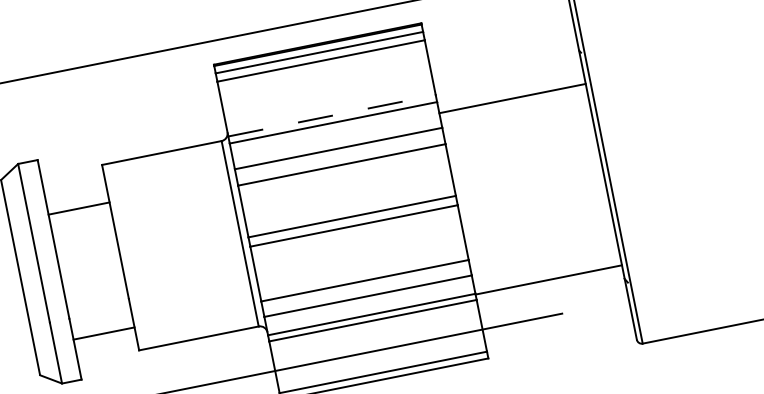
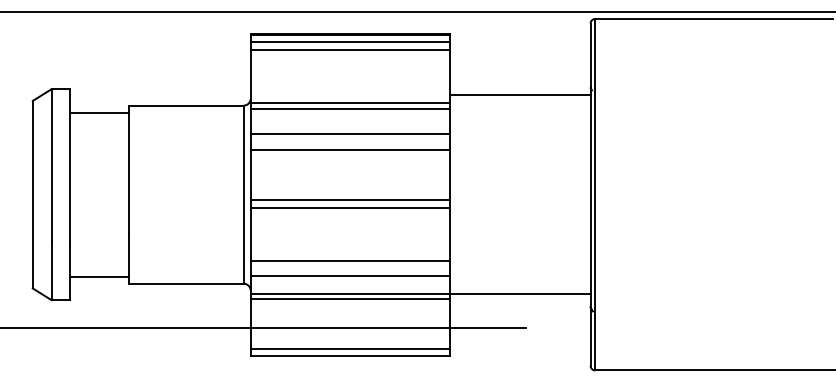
line: (511, 99) -> (519, 95), moved
line: (332, 115) -> (350, 102), dashed -> solid
line: (78, 208) -> (99, 112), moved
line: (103, 333) -> (99, 276), moved

